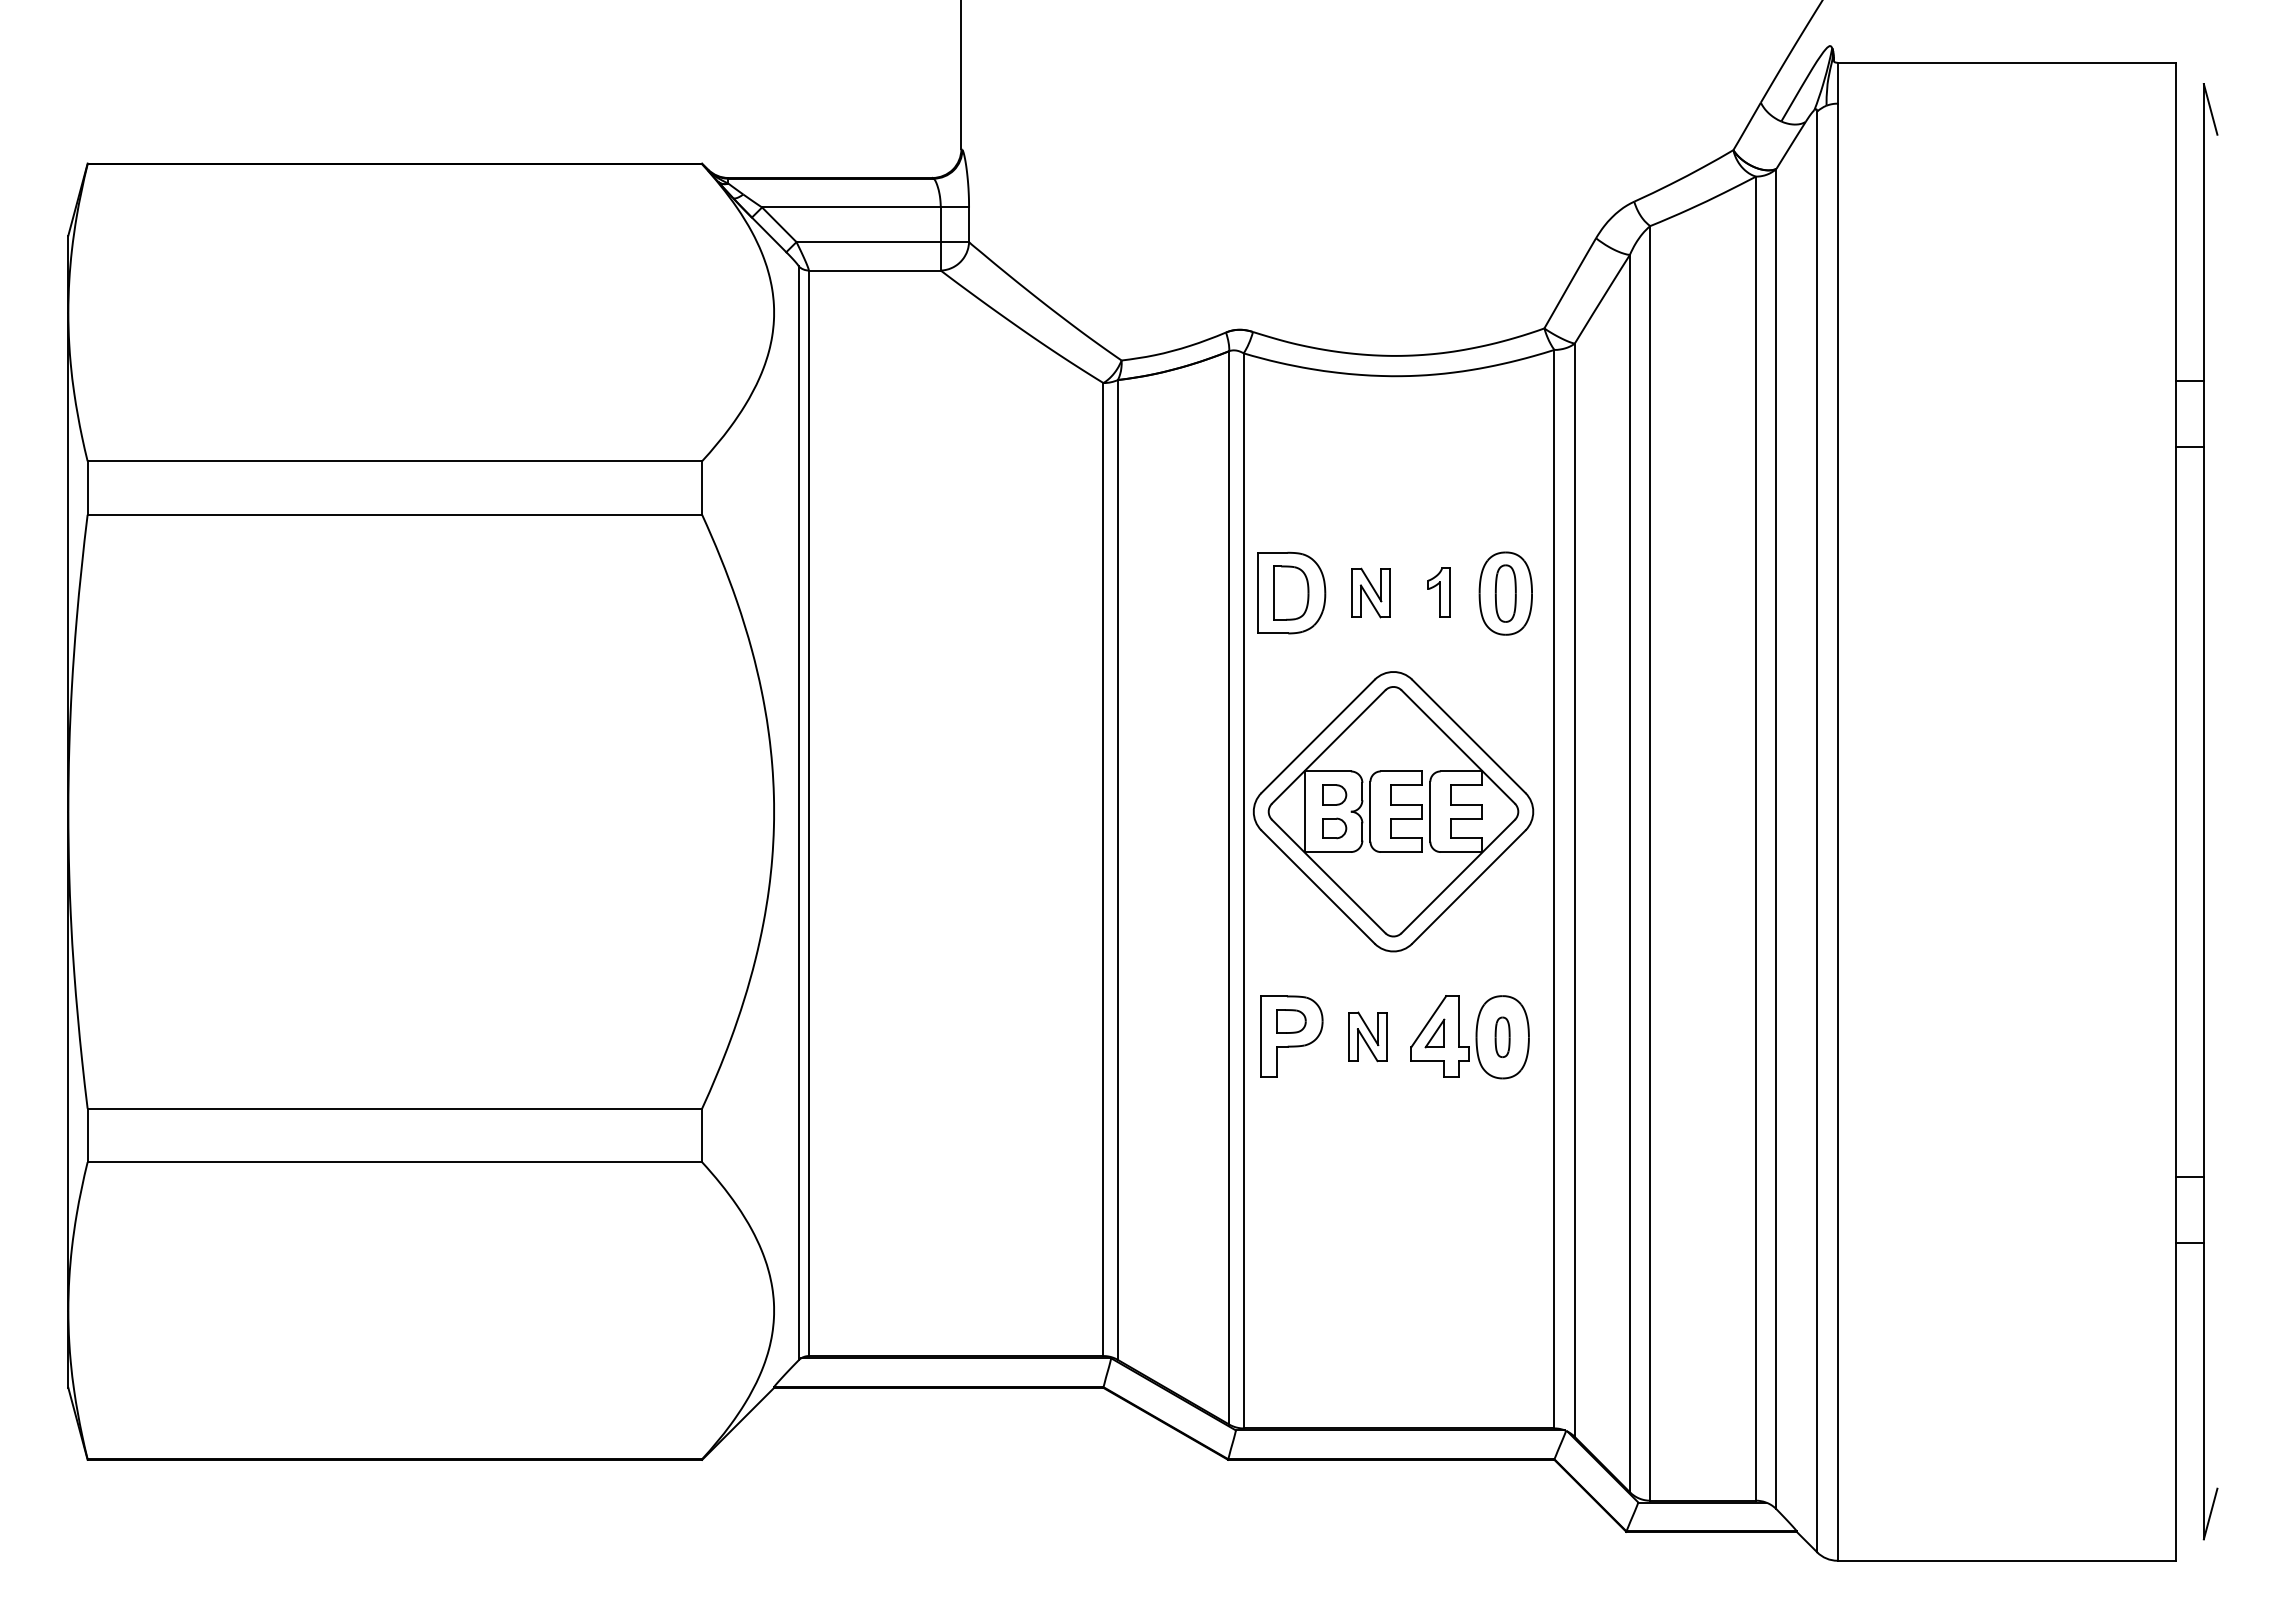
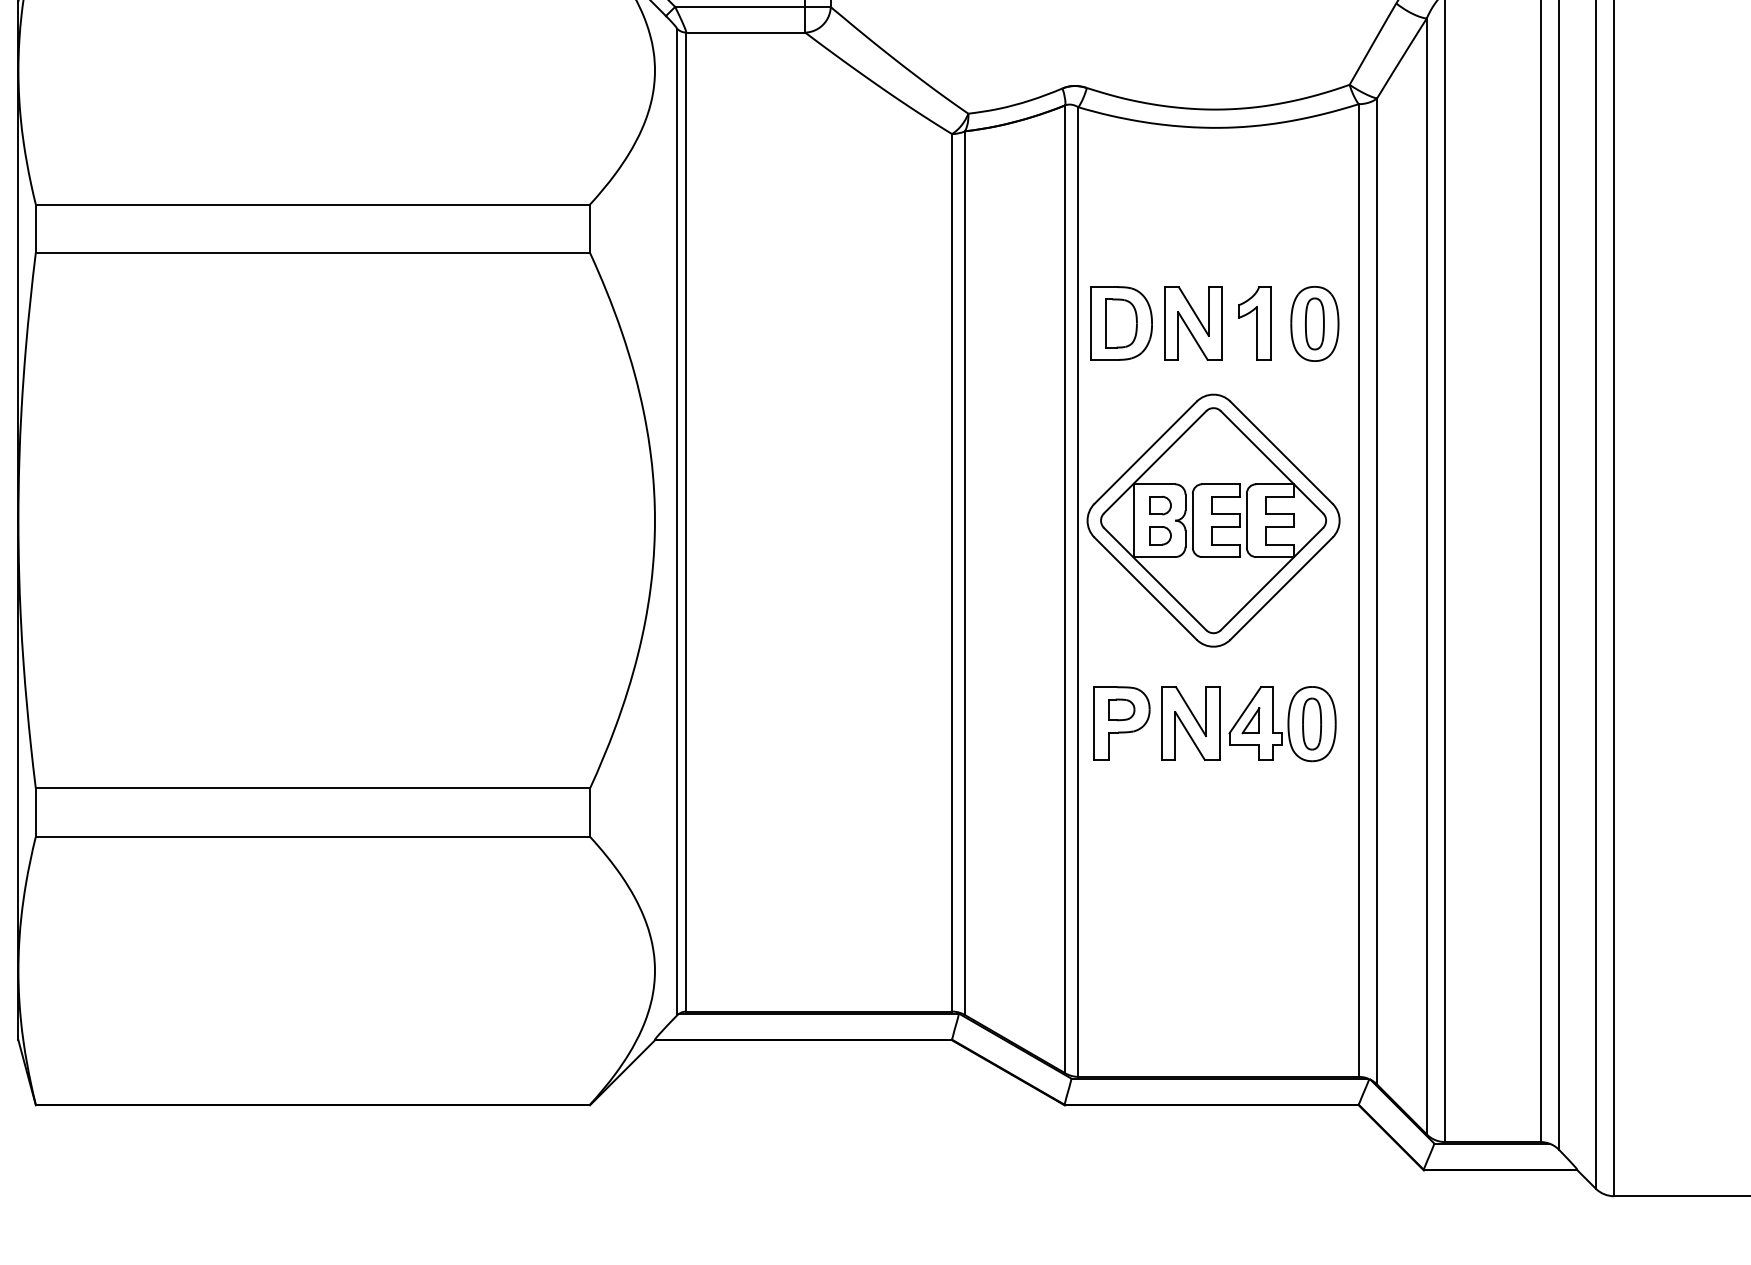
part: (1370, 592) -> (1192, 322), size x1.67
part: (1438, 592) -> (1254, 322), size x1.67
part: (1367, 1036) -> (1190, 723), size x1.67
part: (1502, 1037) -> (1311, 724), size x1.43

